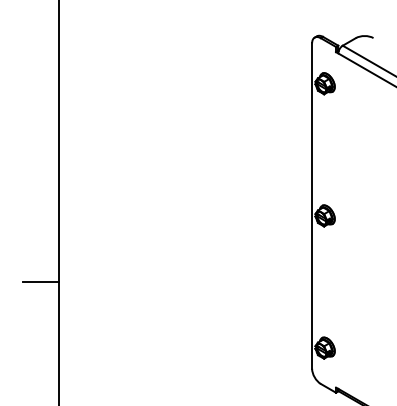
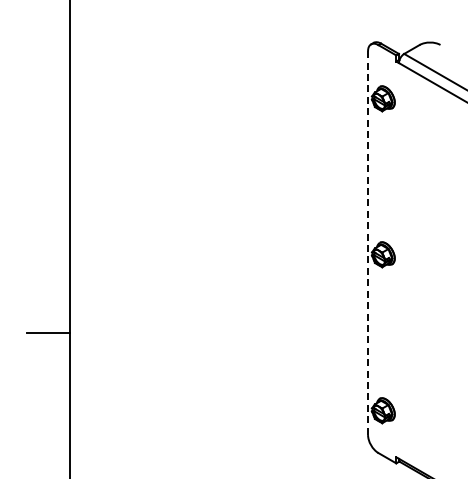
line: (312, 206) -> (368, 243), solid -> dashed

